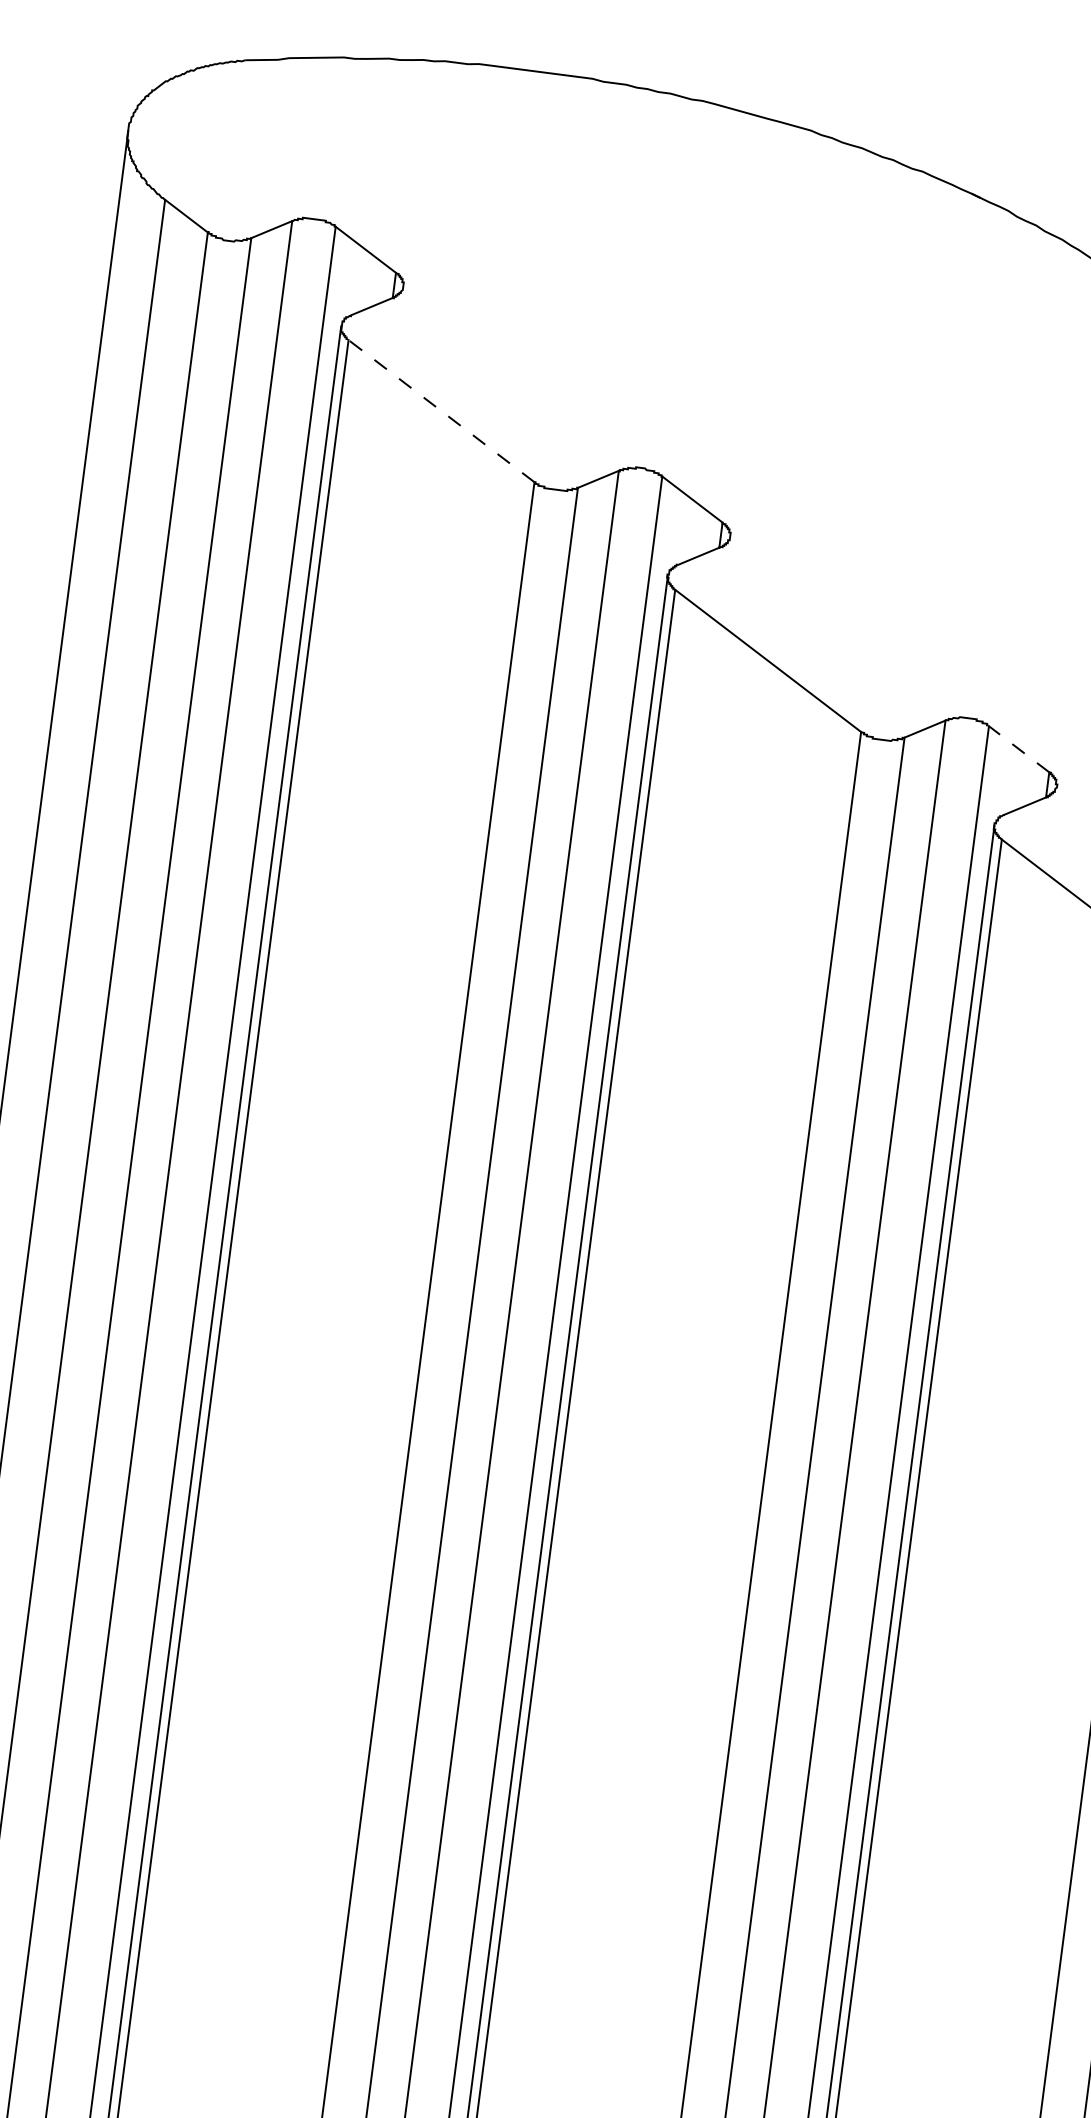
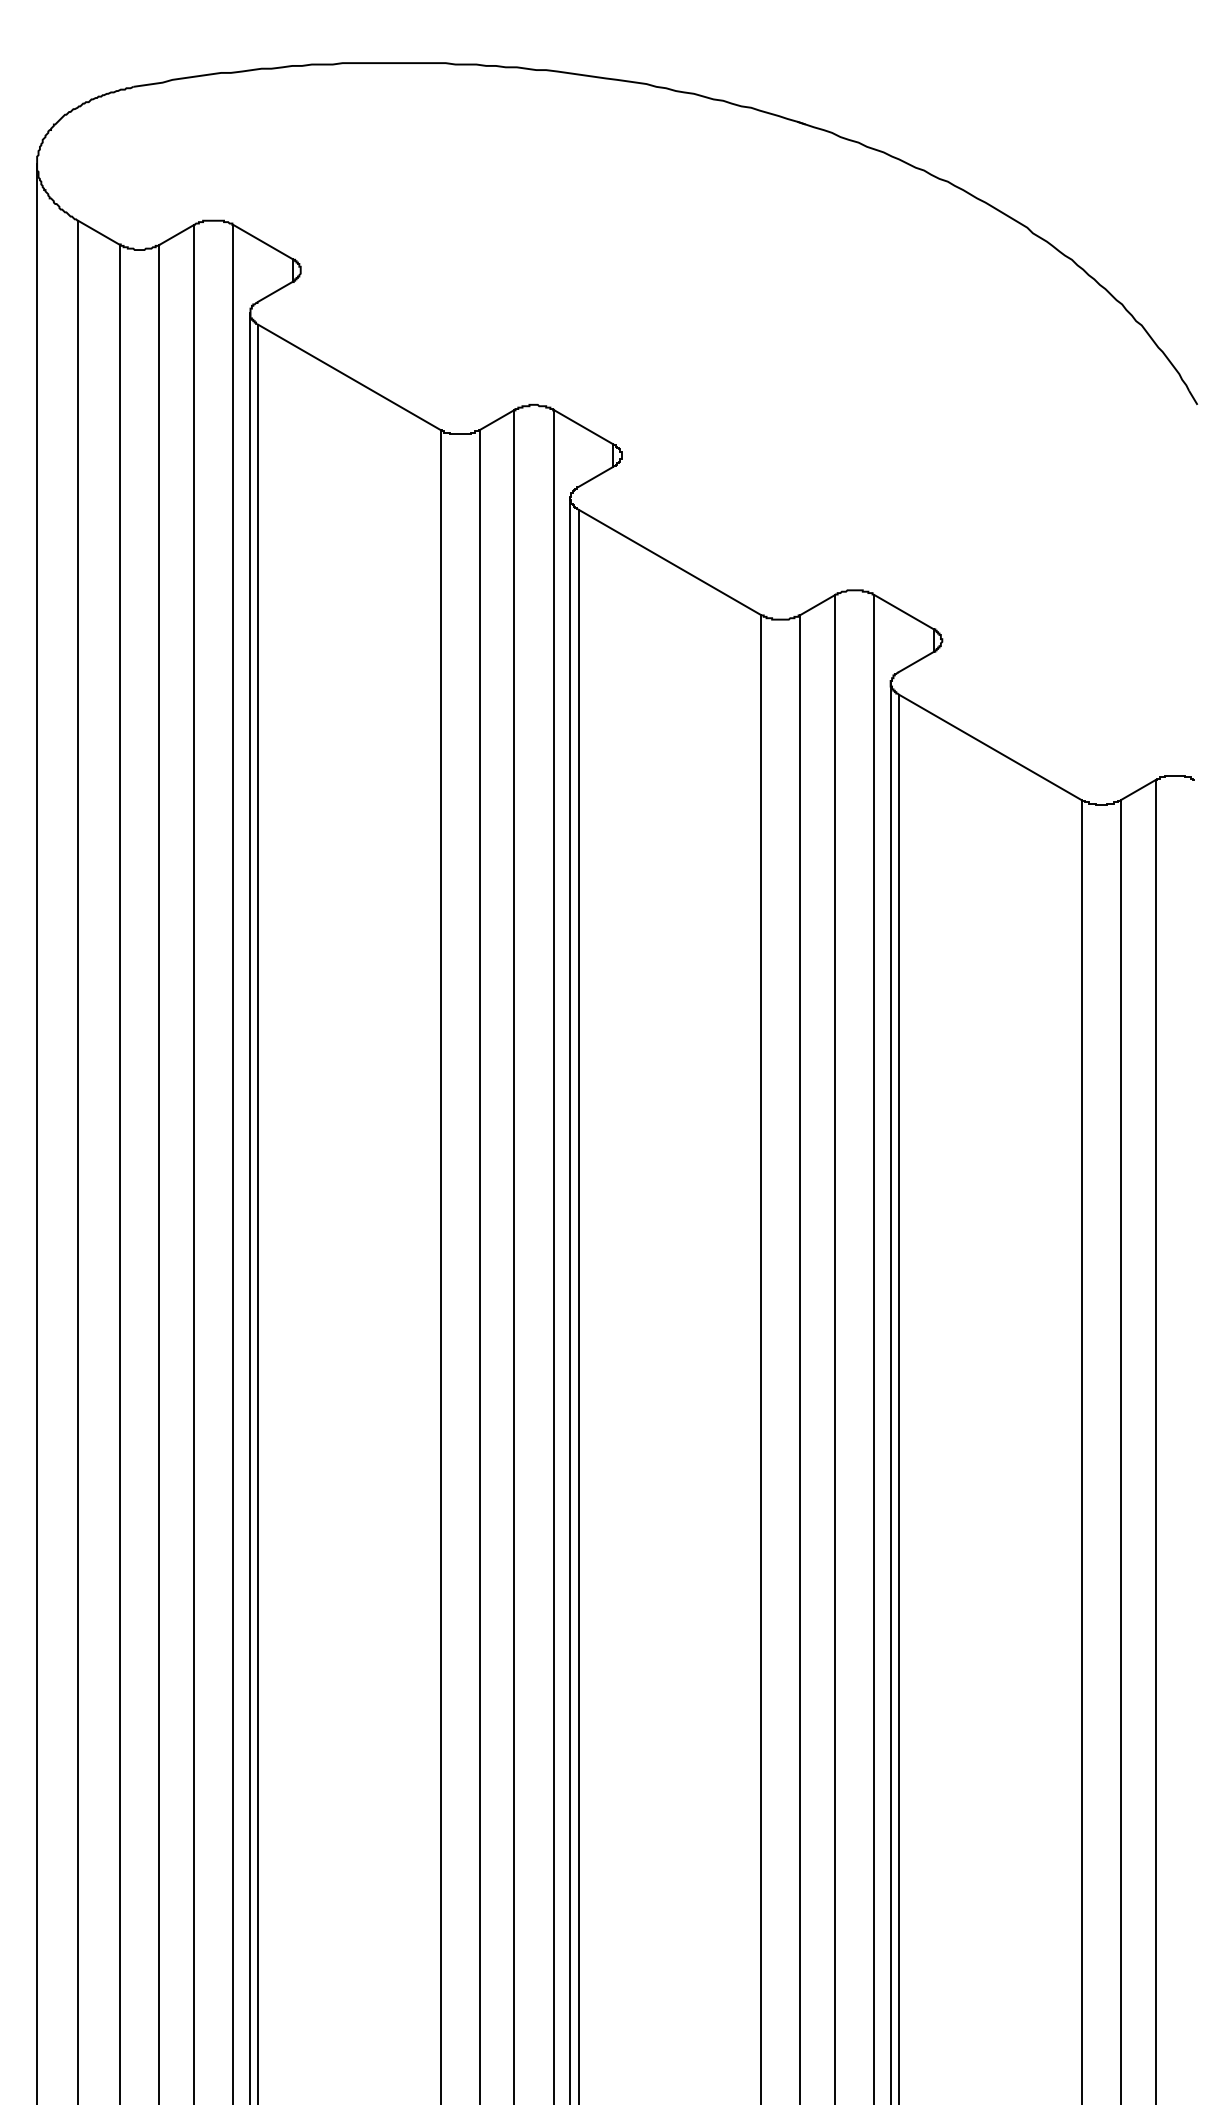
line: (440, 411) -> (348, 377), dashed -> solid
line: (1018, 748) -> (903, 611), dashed -> solid

